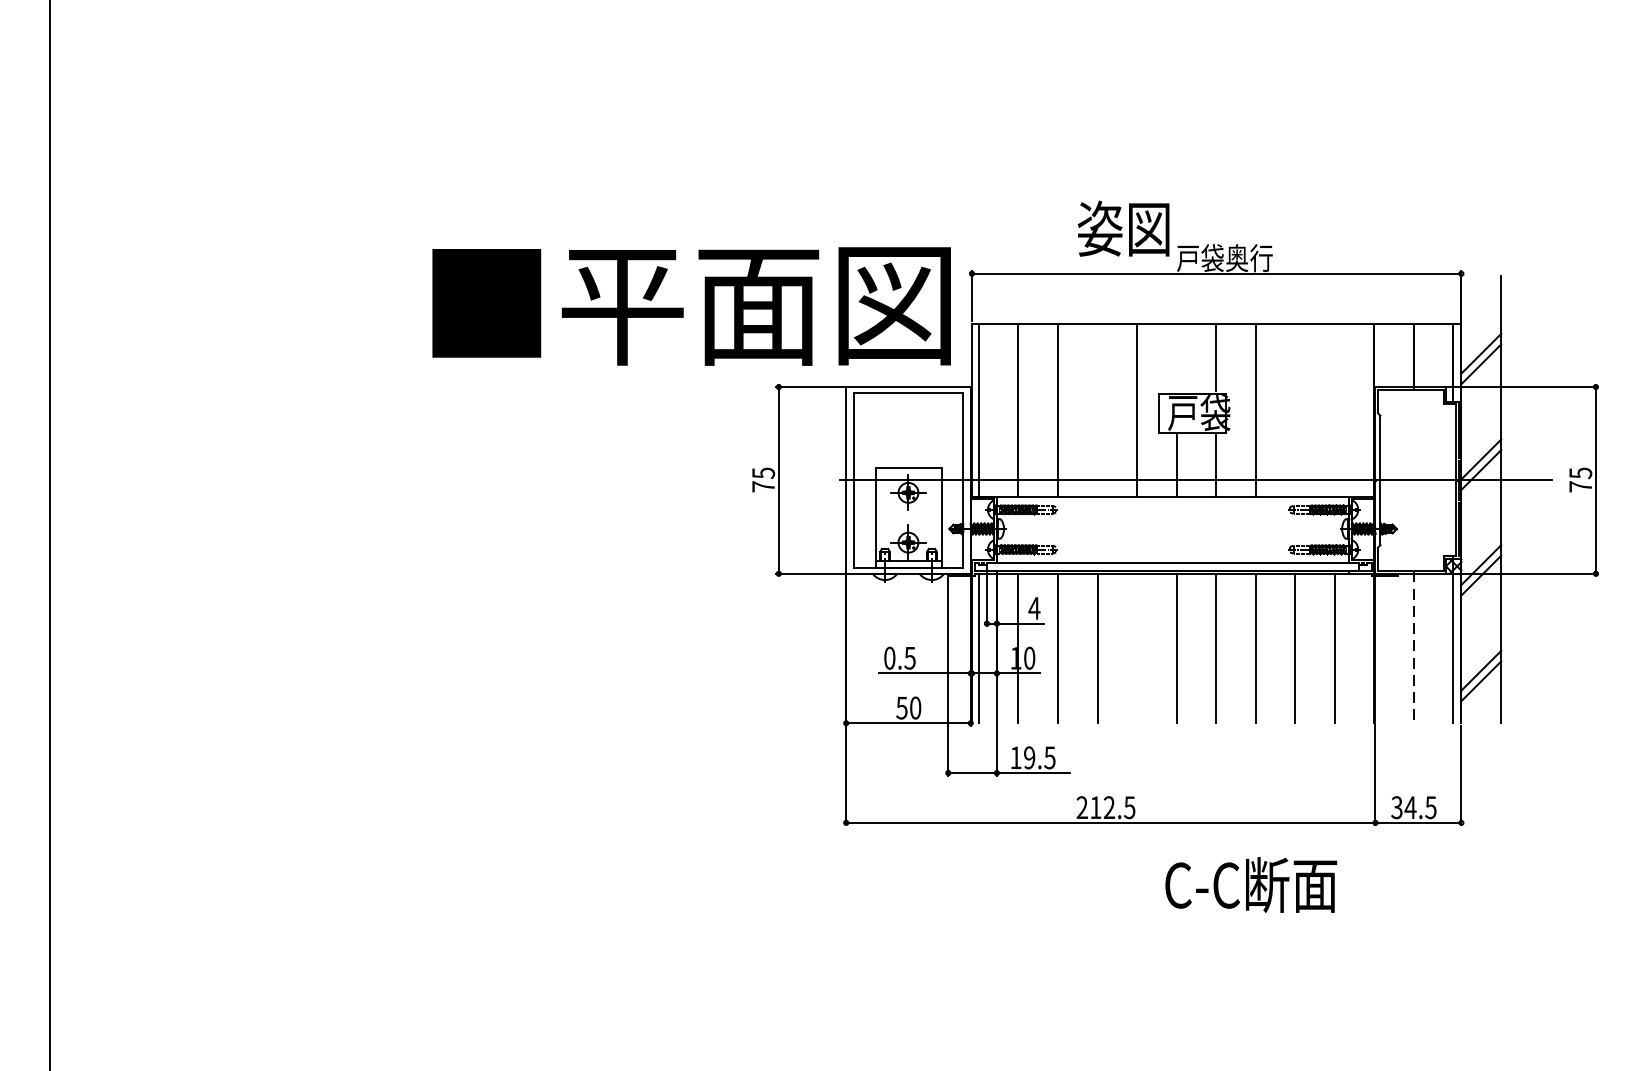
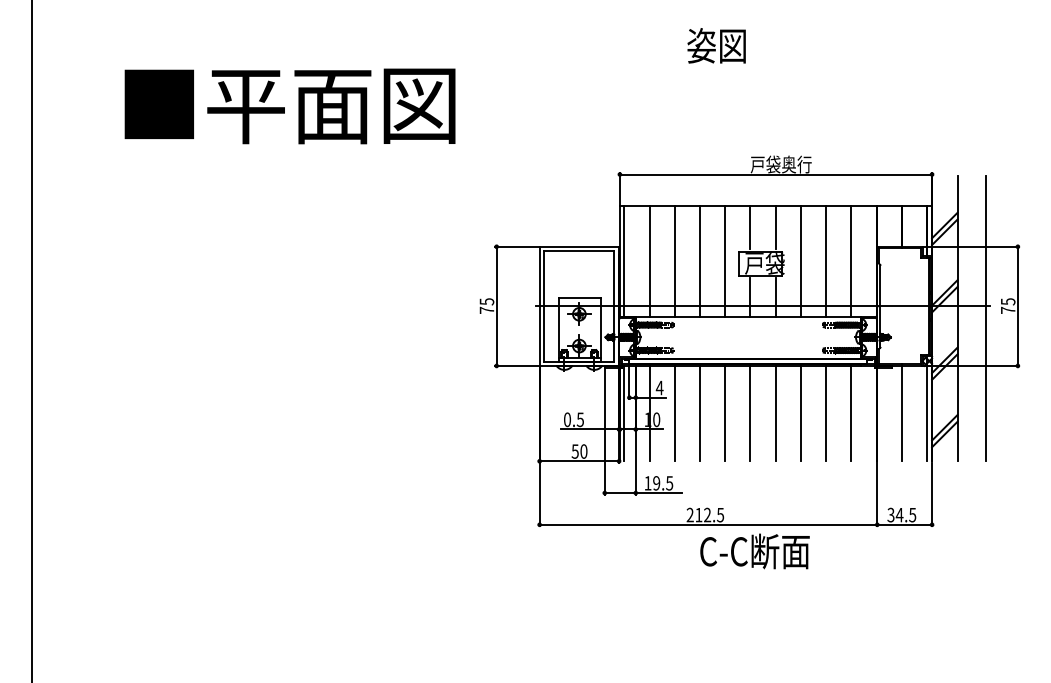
text: (1123, 228) -> (716, 45), moved
text: (690, 306) -> (289, 106), moved
line: (1176, 356) -> (750, 227), added
line: (1096, 410) -> (699, 261), added
line: (1295, 410) -> (826, 261), added
line: (1335, 410) -> (851, 261), added
line: (1546, 499) -> (986, 318), added
line: (1137, 648) -> (725, 413), added
line: (1413, 648) -> (901, 413), dashed -> solid
text: (1250, 885) -> (754, 551), moved

